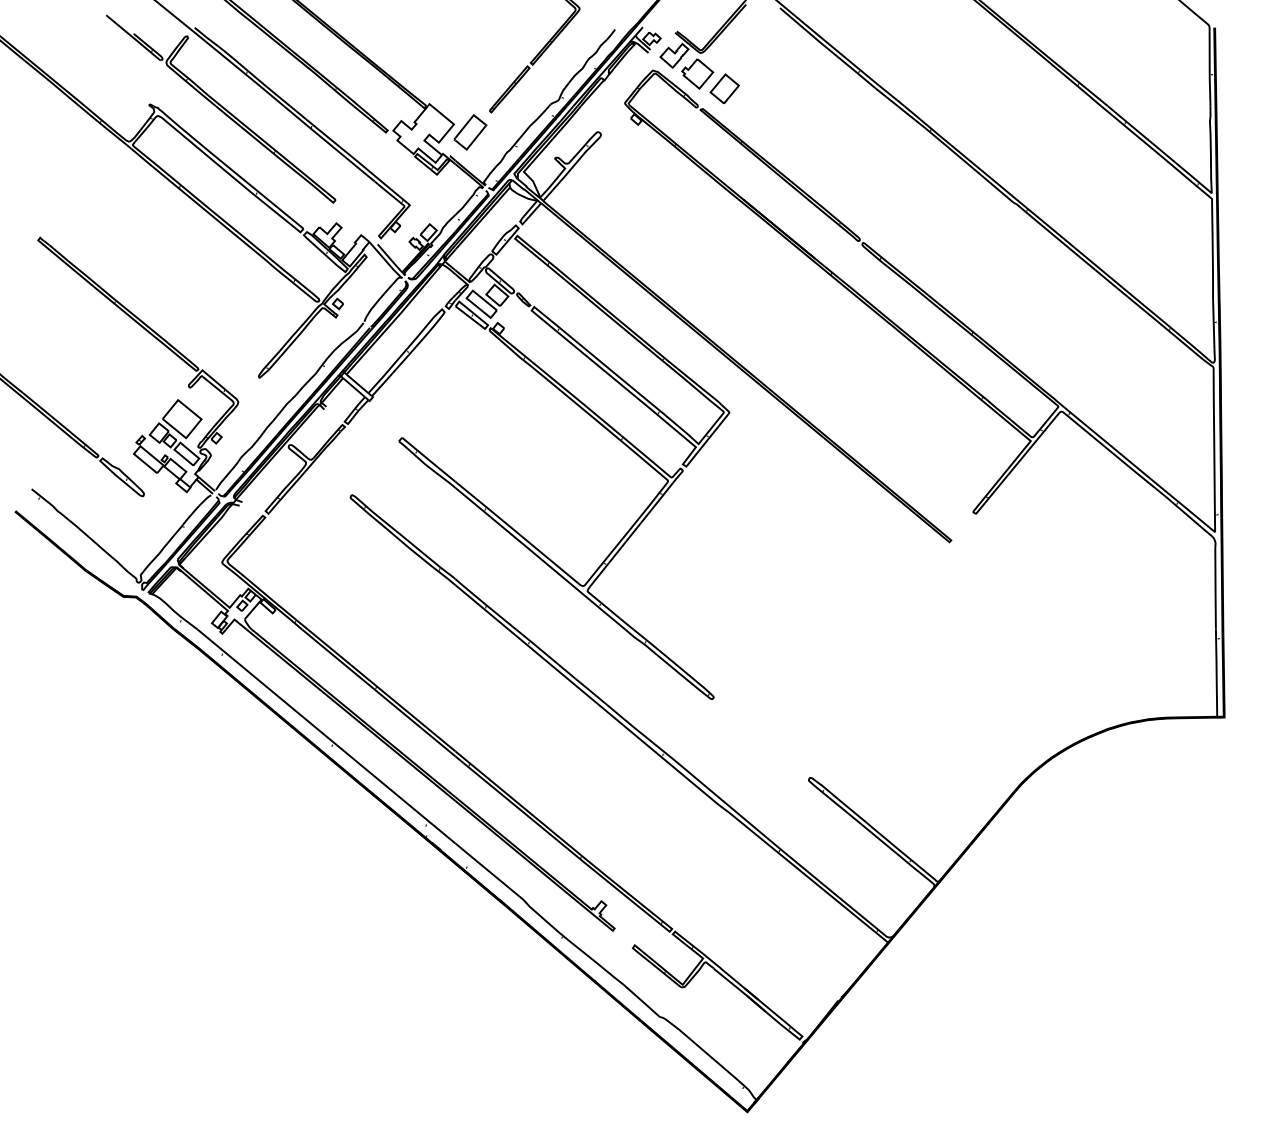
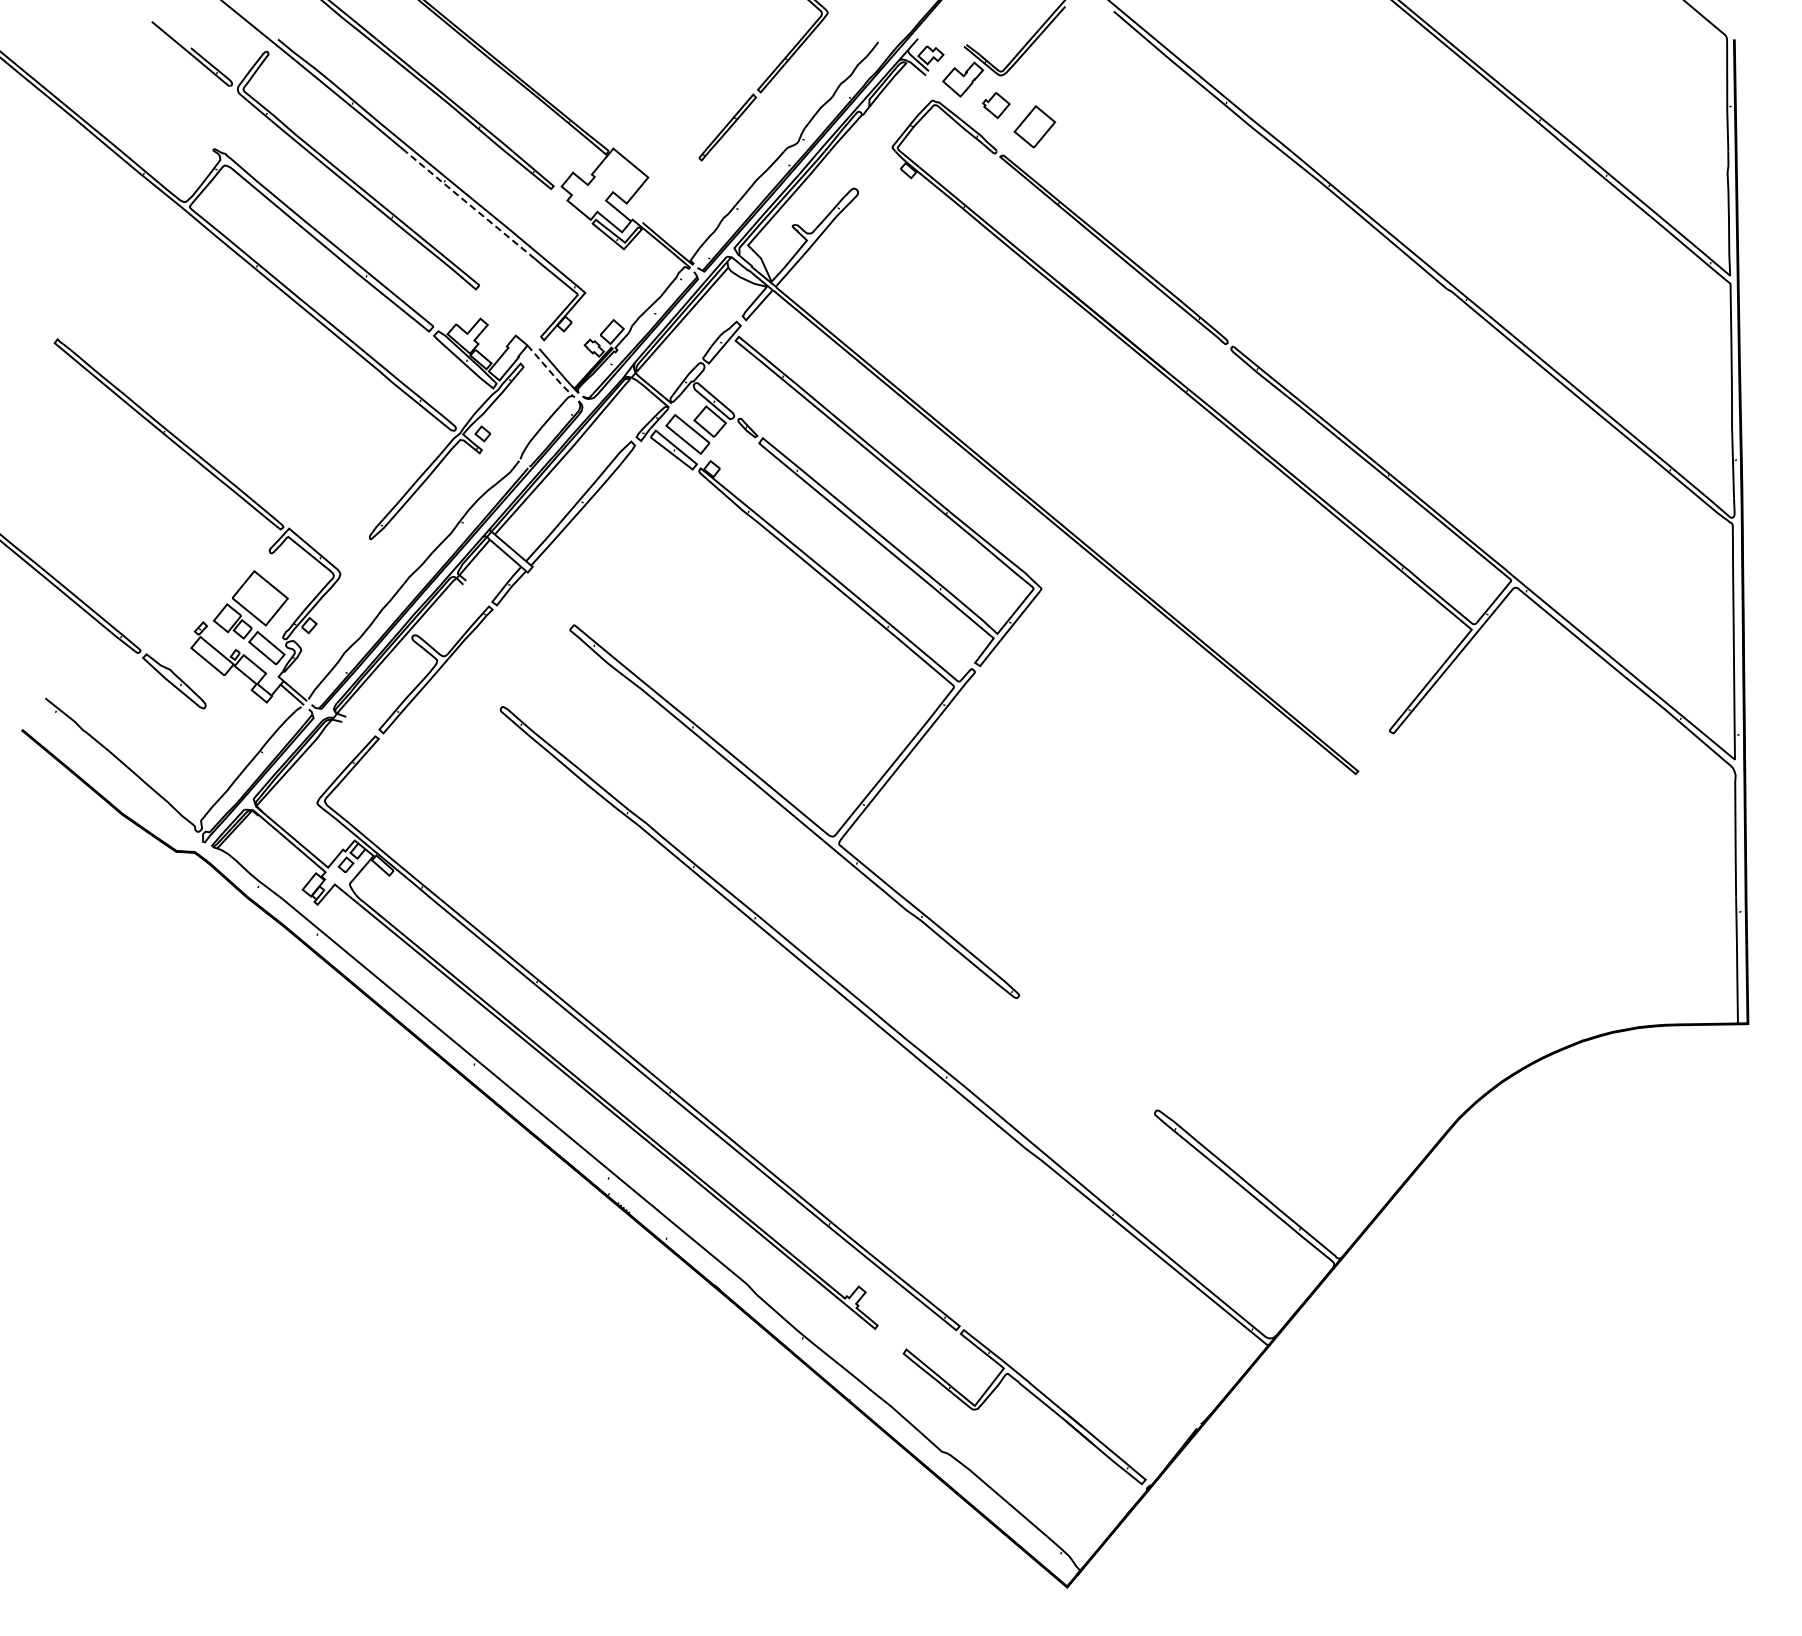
part: (697, 73) -> (996, 105), size x0.6
part: (470, 132) -> (671, 188), removed
line: (328, 143) -> (469, 204), solid -> dashed
line: (386, 261) -> (551, 373), solid -> dashed

